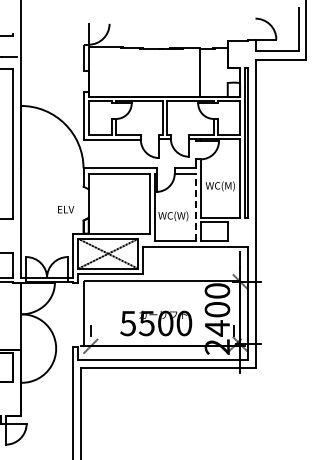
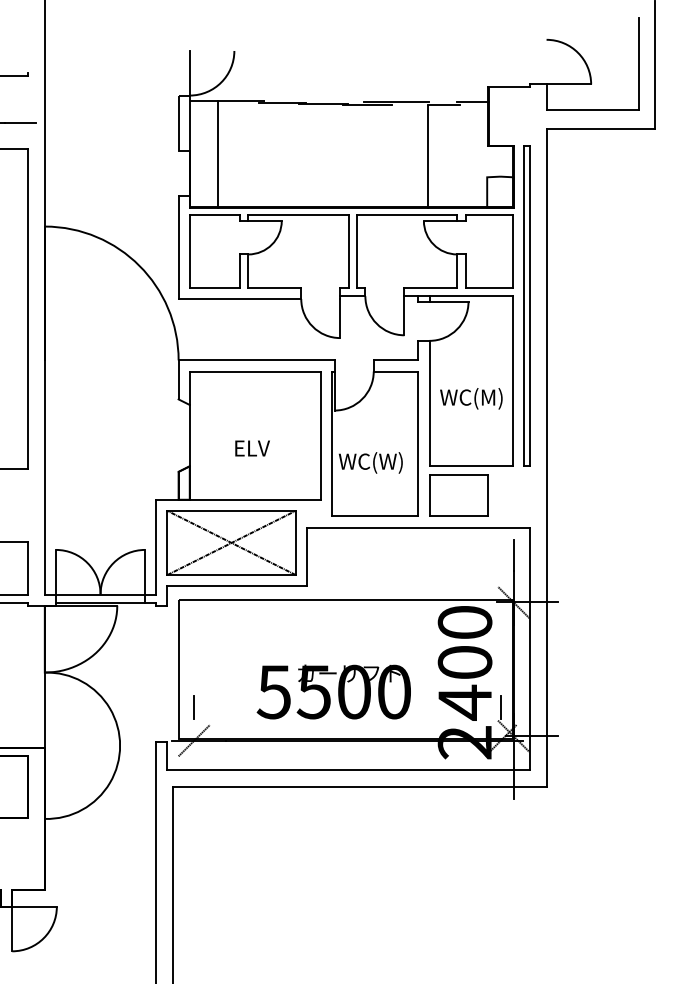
line: (102, 72) -> (219, 155), added
line: (195, 207) -> (418, 443), dashed -> solid
text: (66, 209) -> (253, 448), moved

